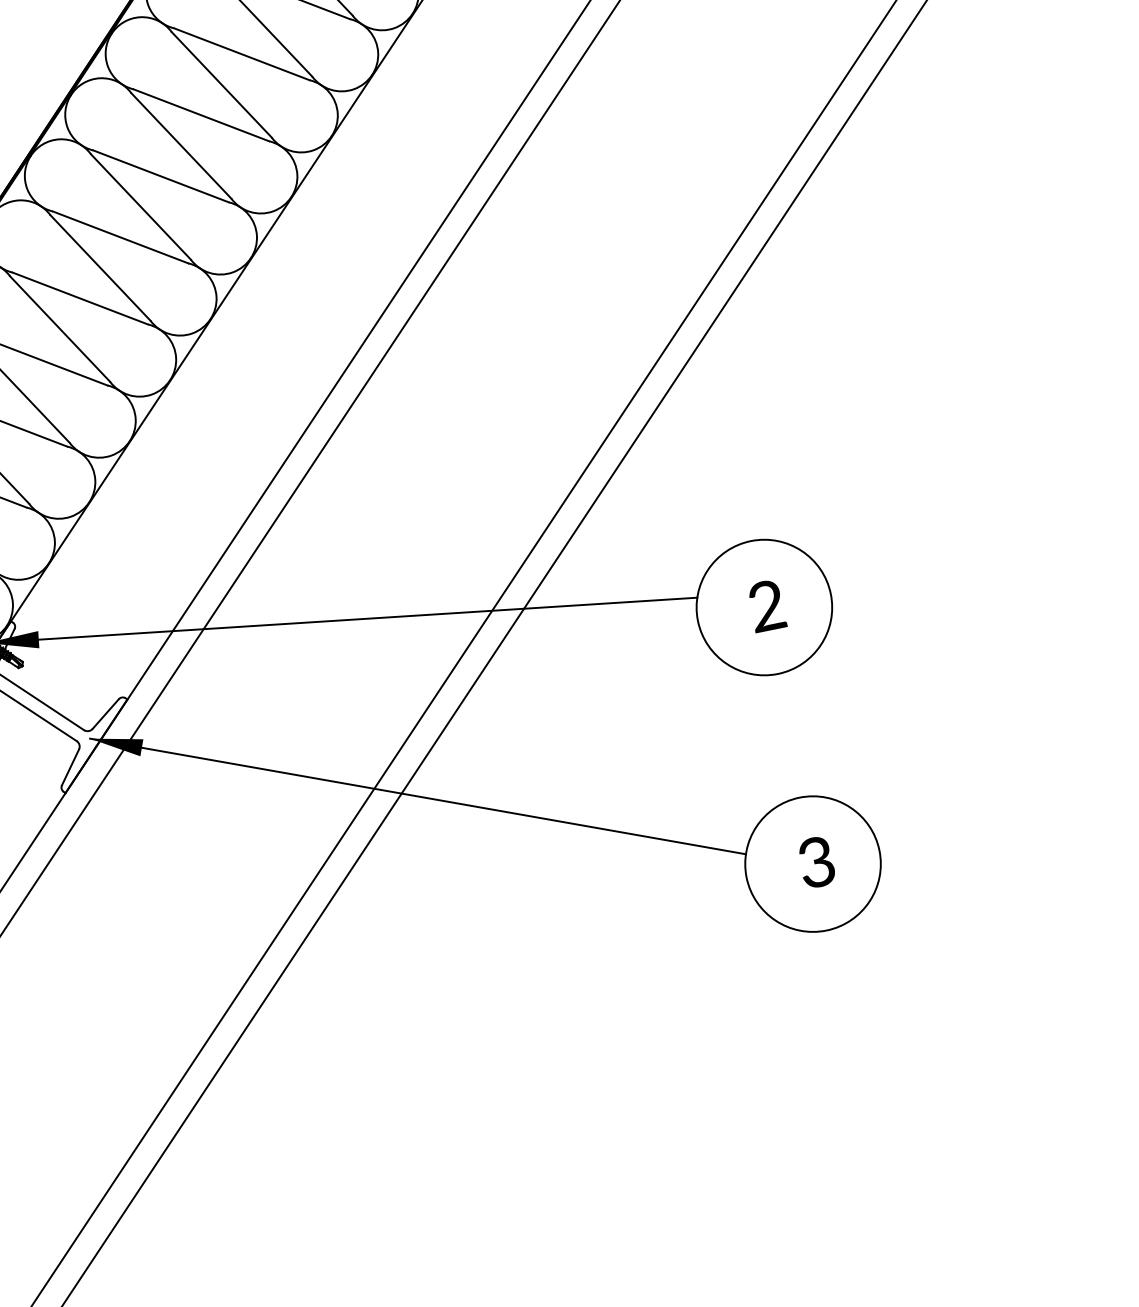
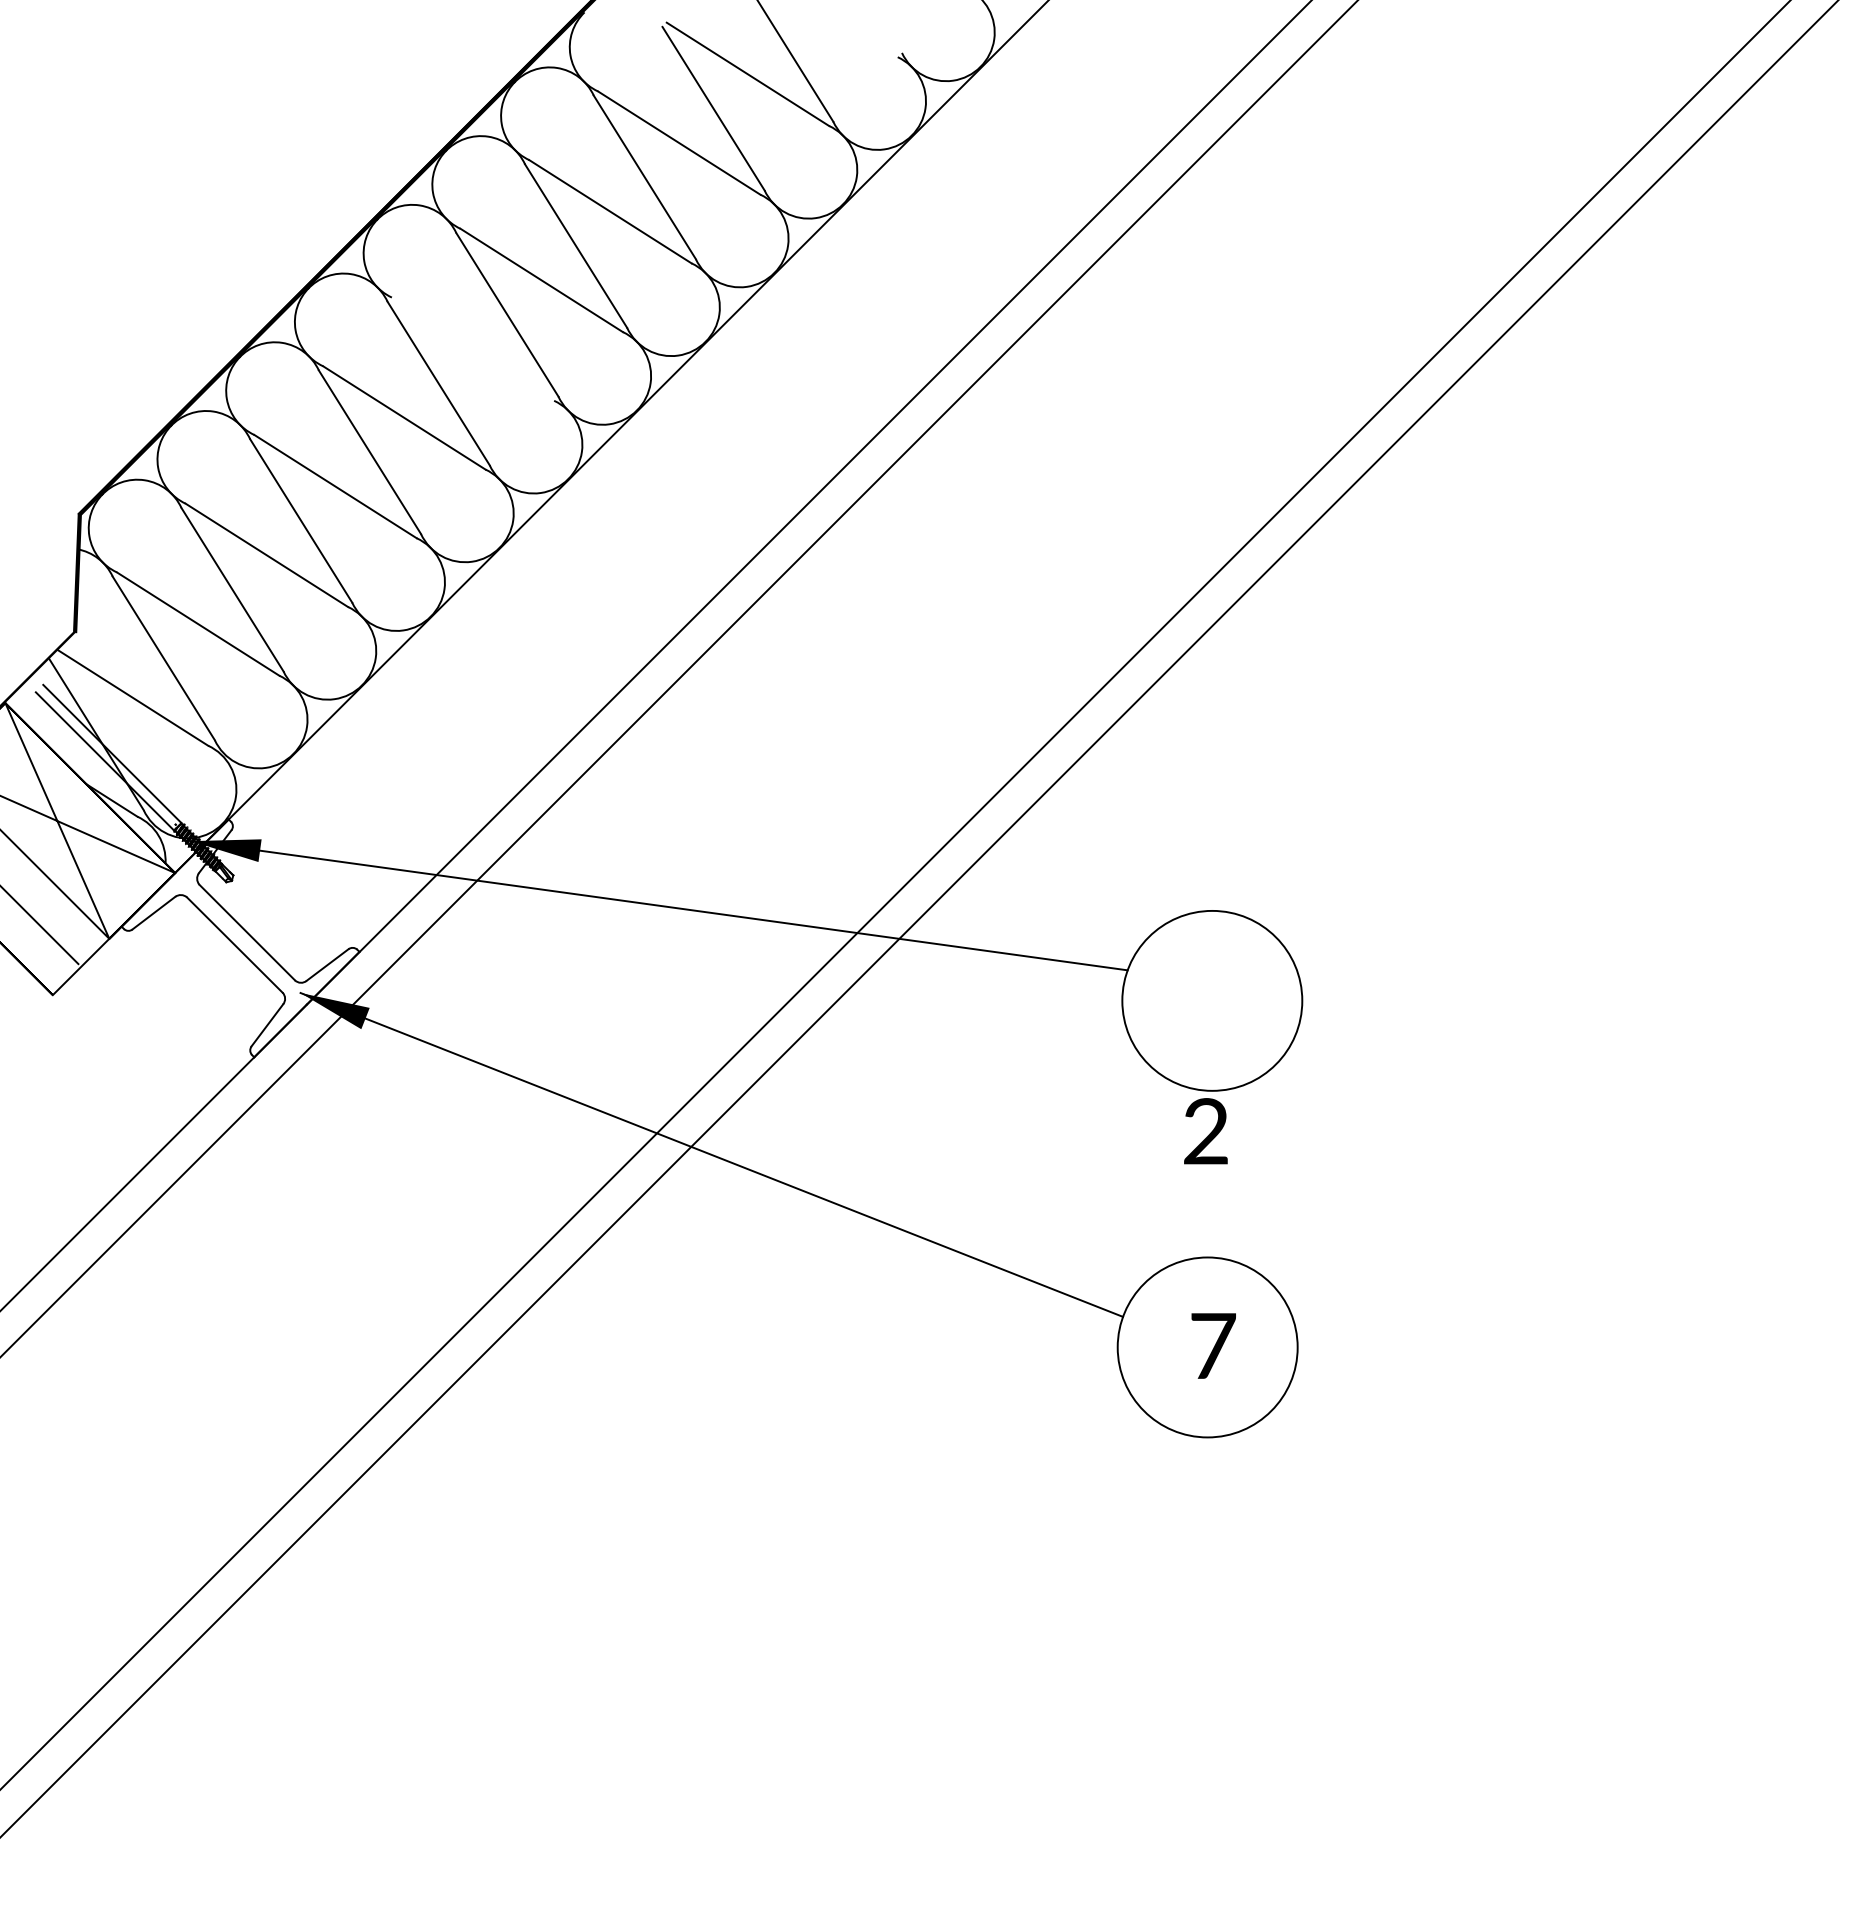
line: (120, 237) -> (472, 348), removed
text: (766, 606) -> (1205, 1131), moved
text: (816, 861) -> (1212, 1345), 3 -> 7

